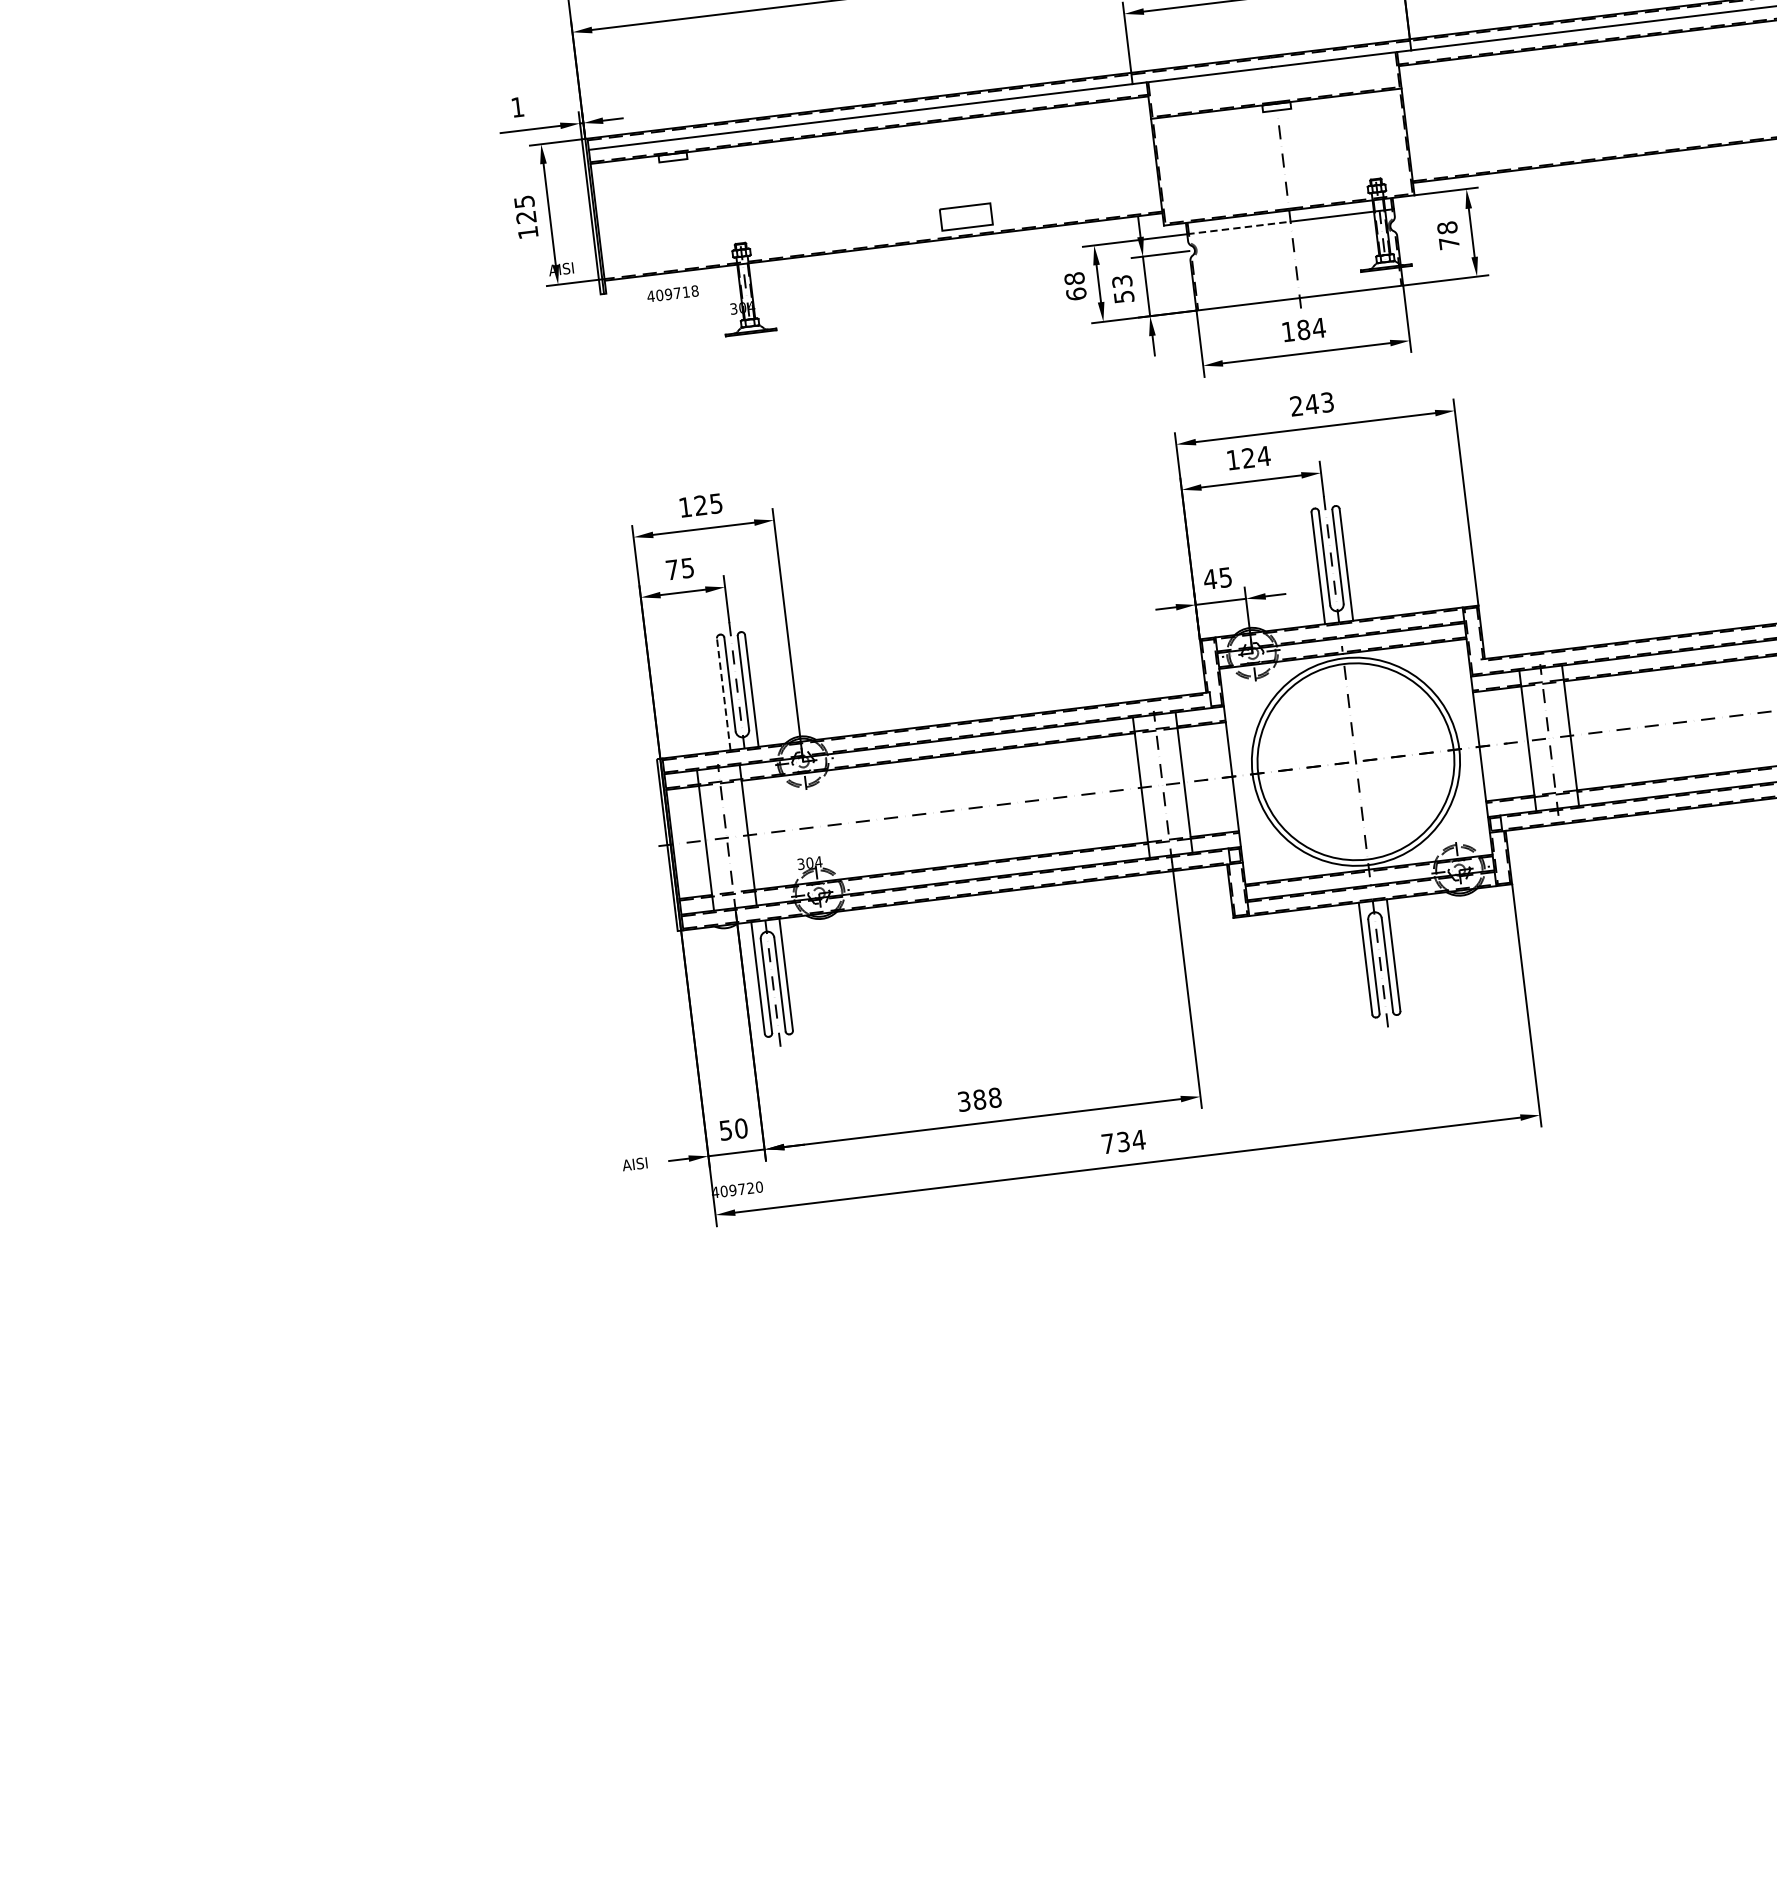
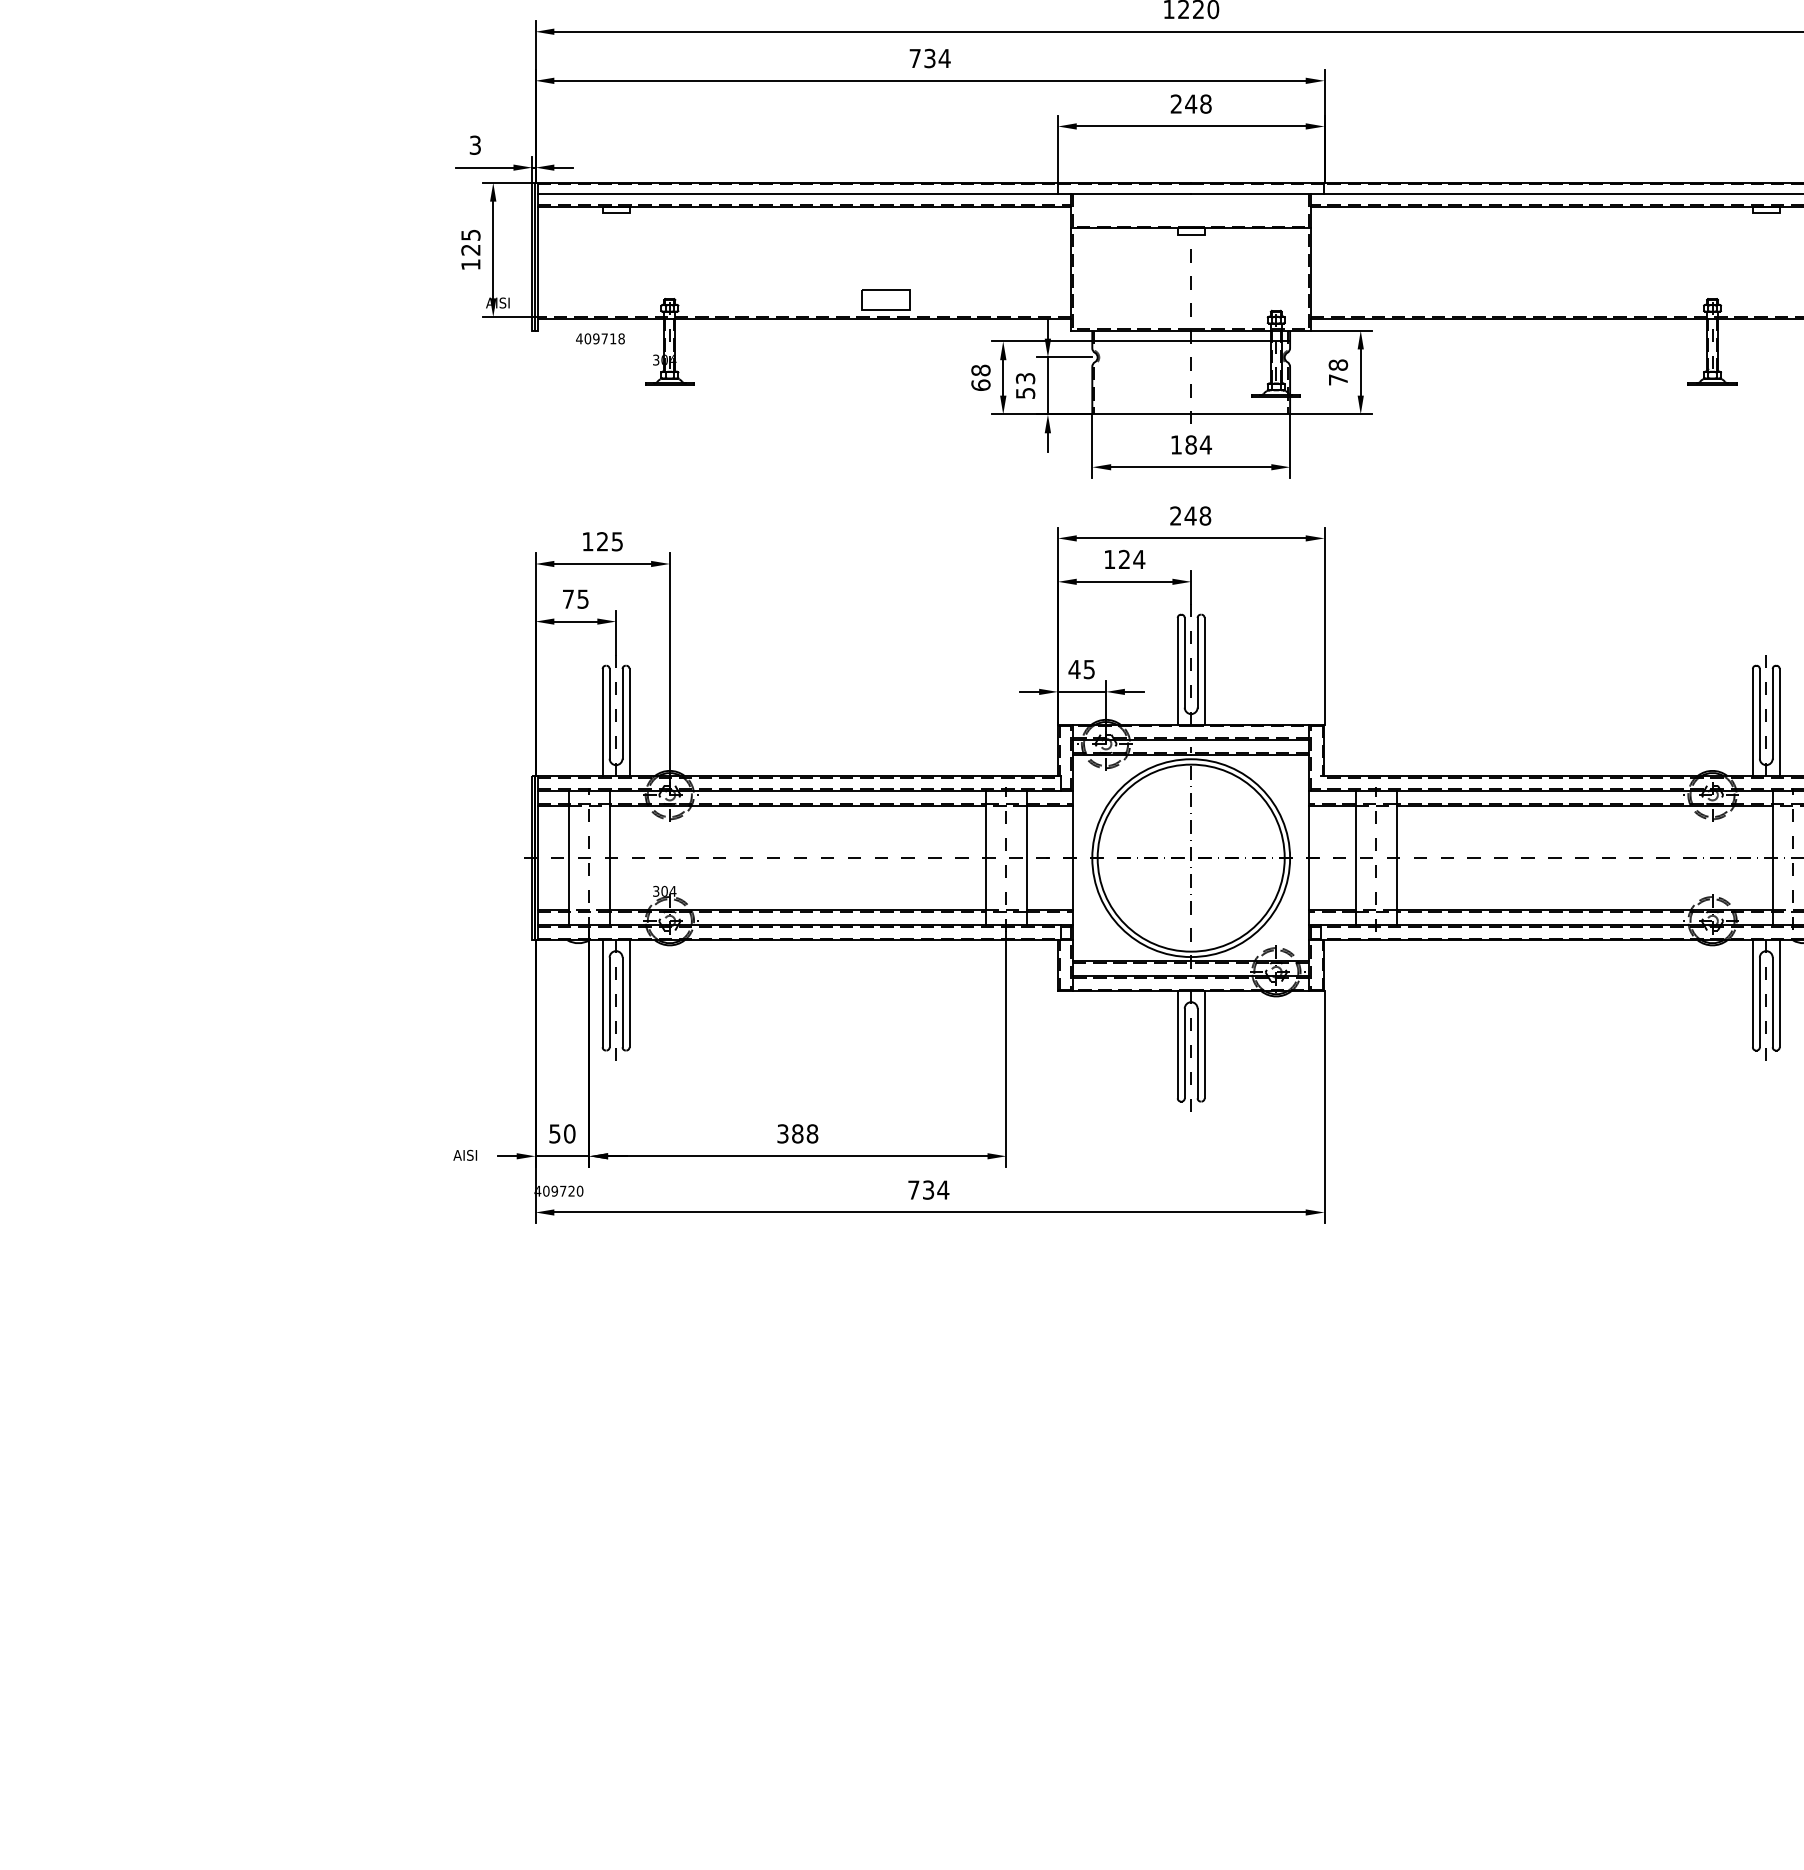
text: (516, 106) -> (474, 144), 1 -> 3
line: (1239, 227) -> (1142, 341), dashed -> solid
text: (1327, 401) -> (1205, 515), 243 -> 248
line: (723, 693) -> (602, 721), dashed -> solid

